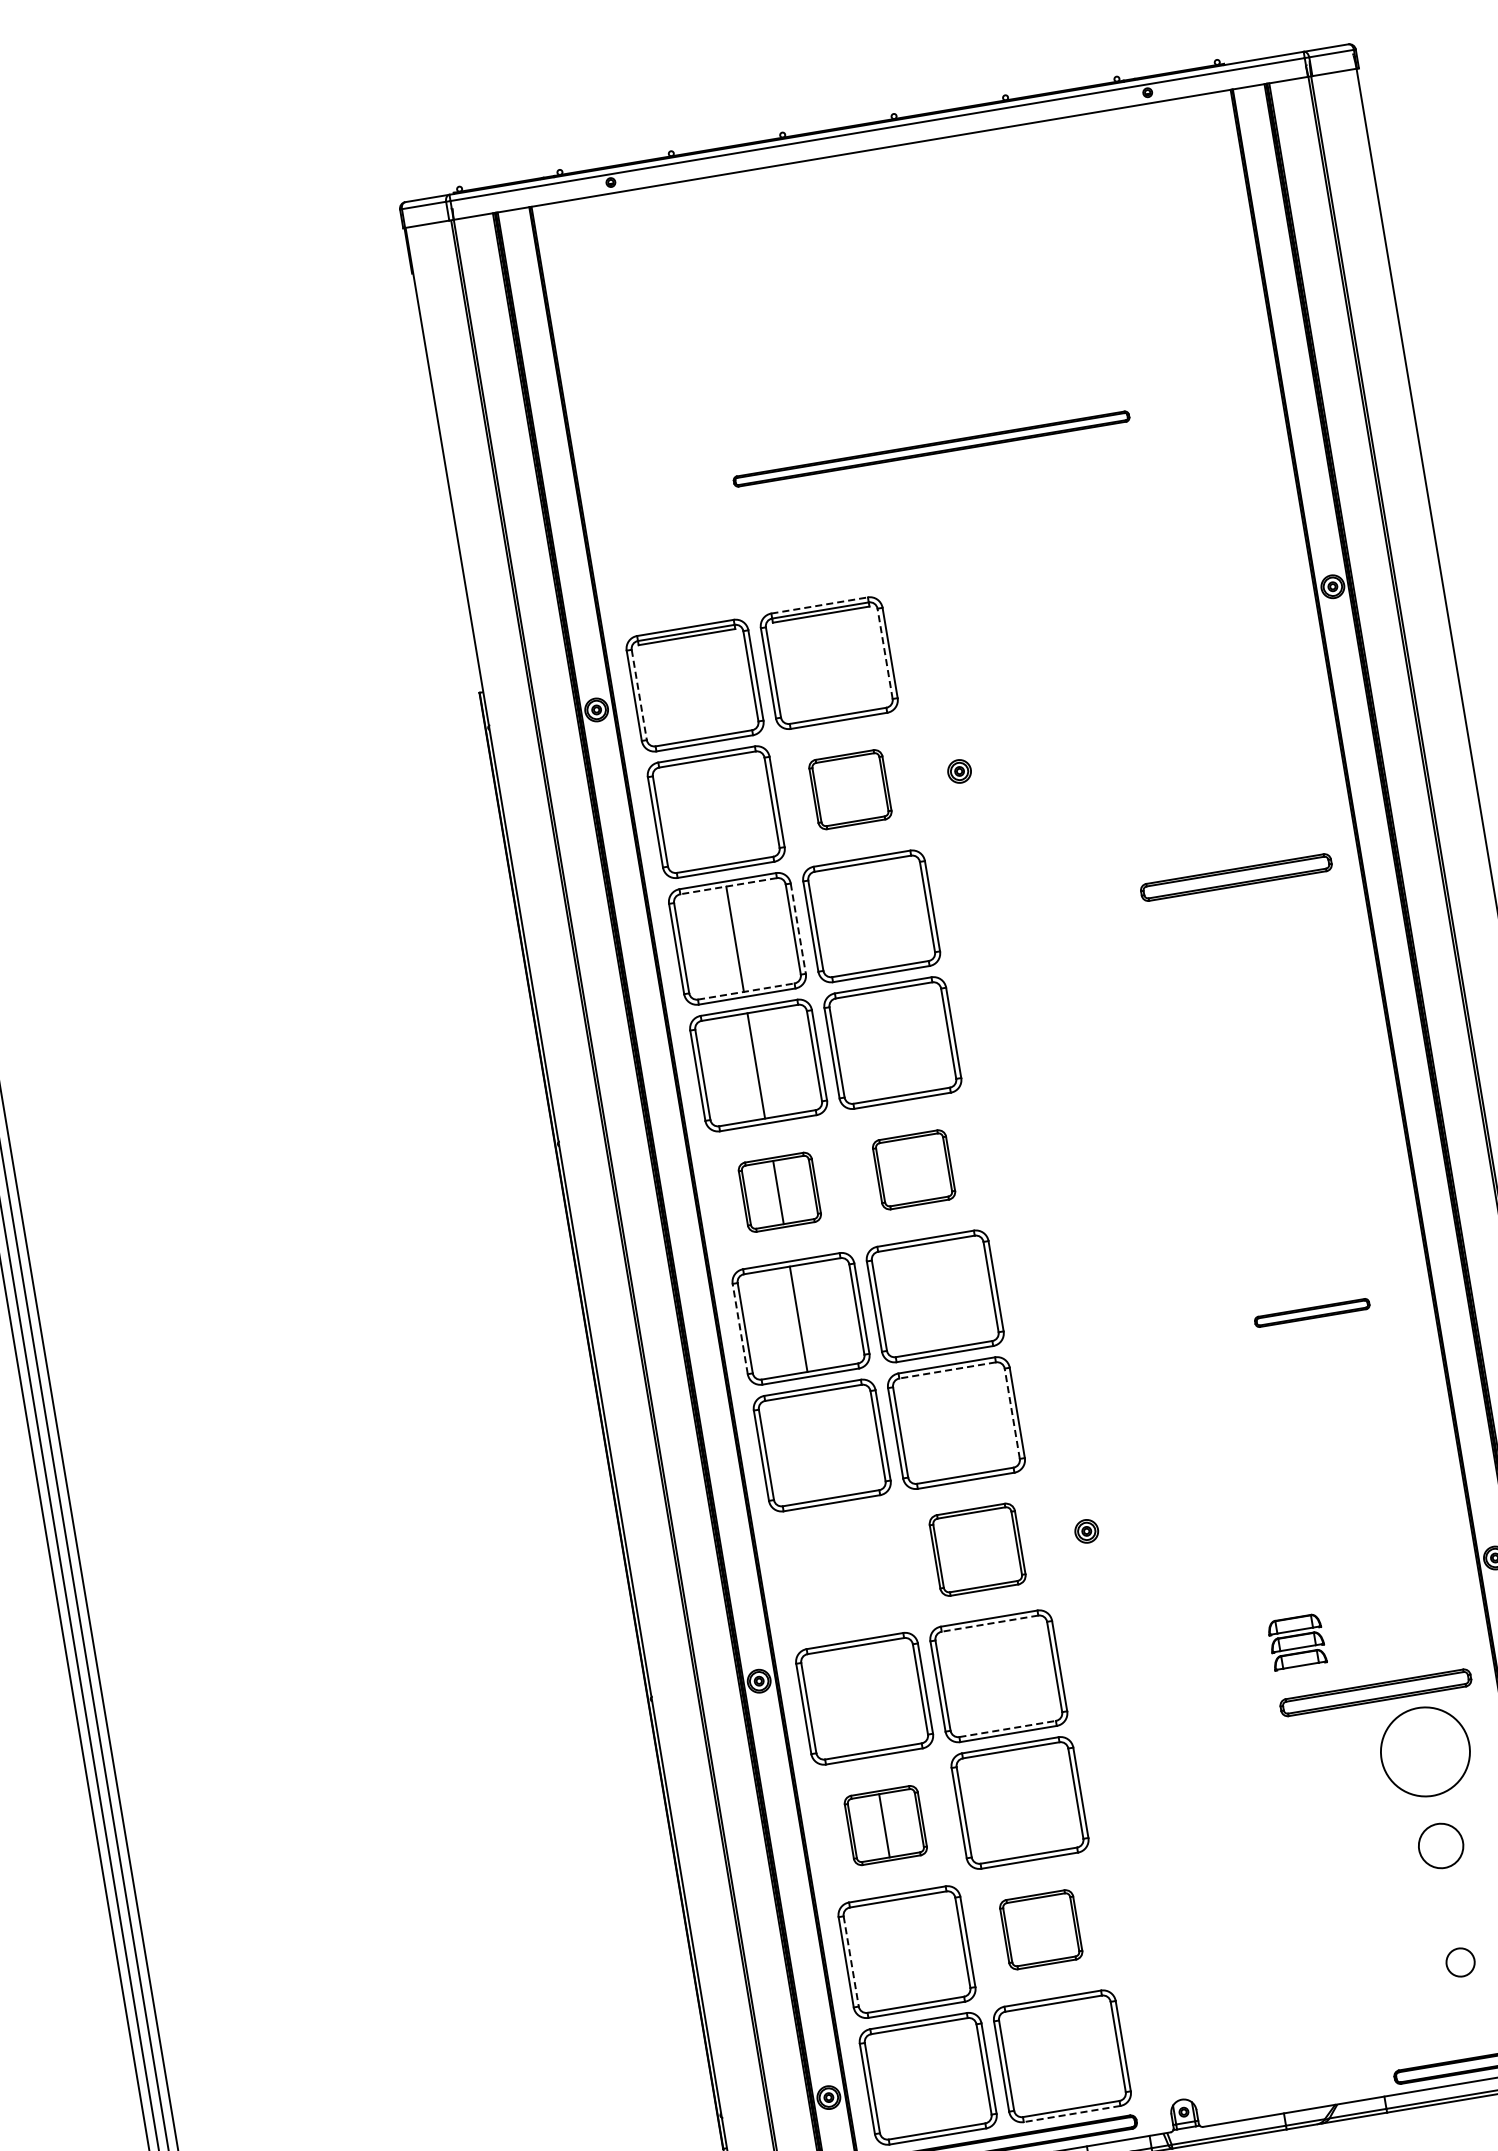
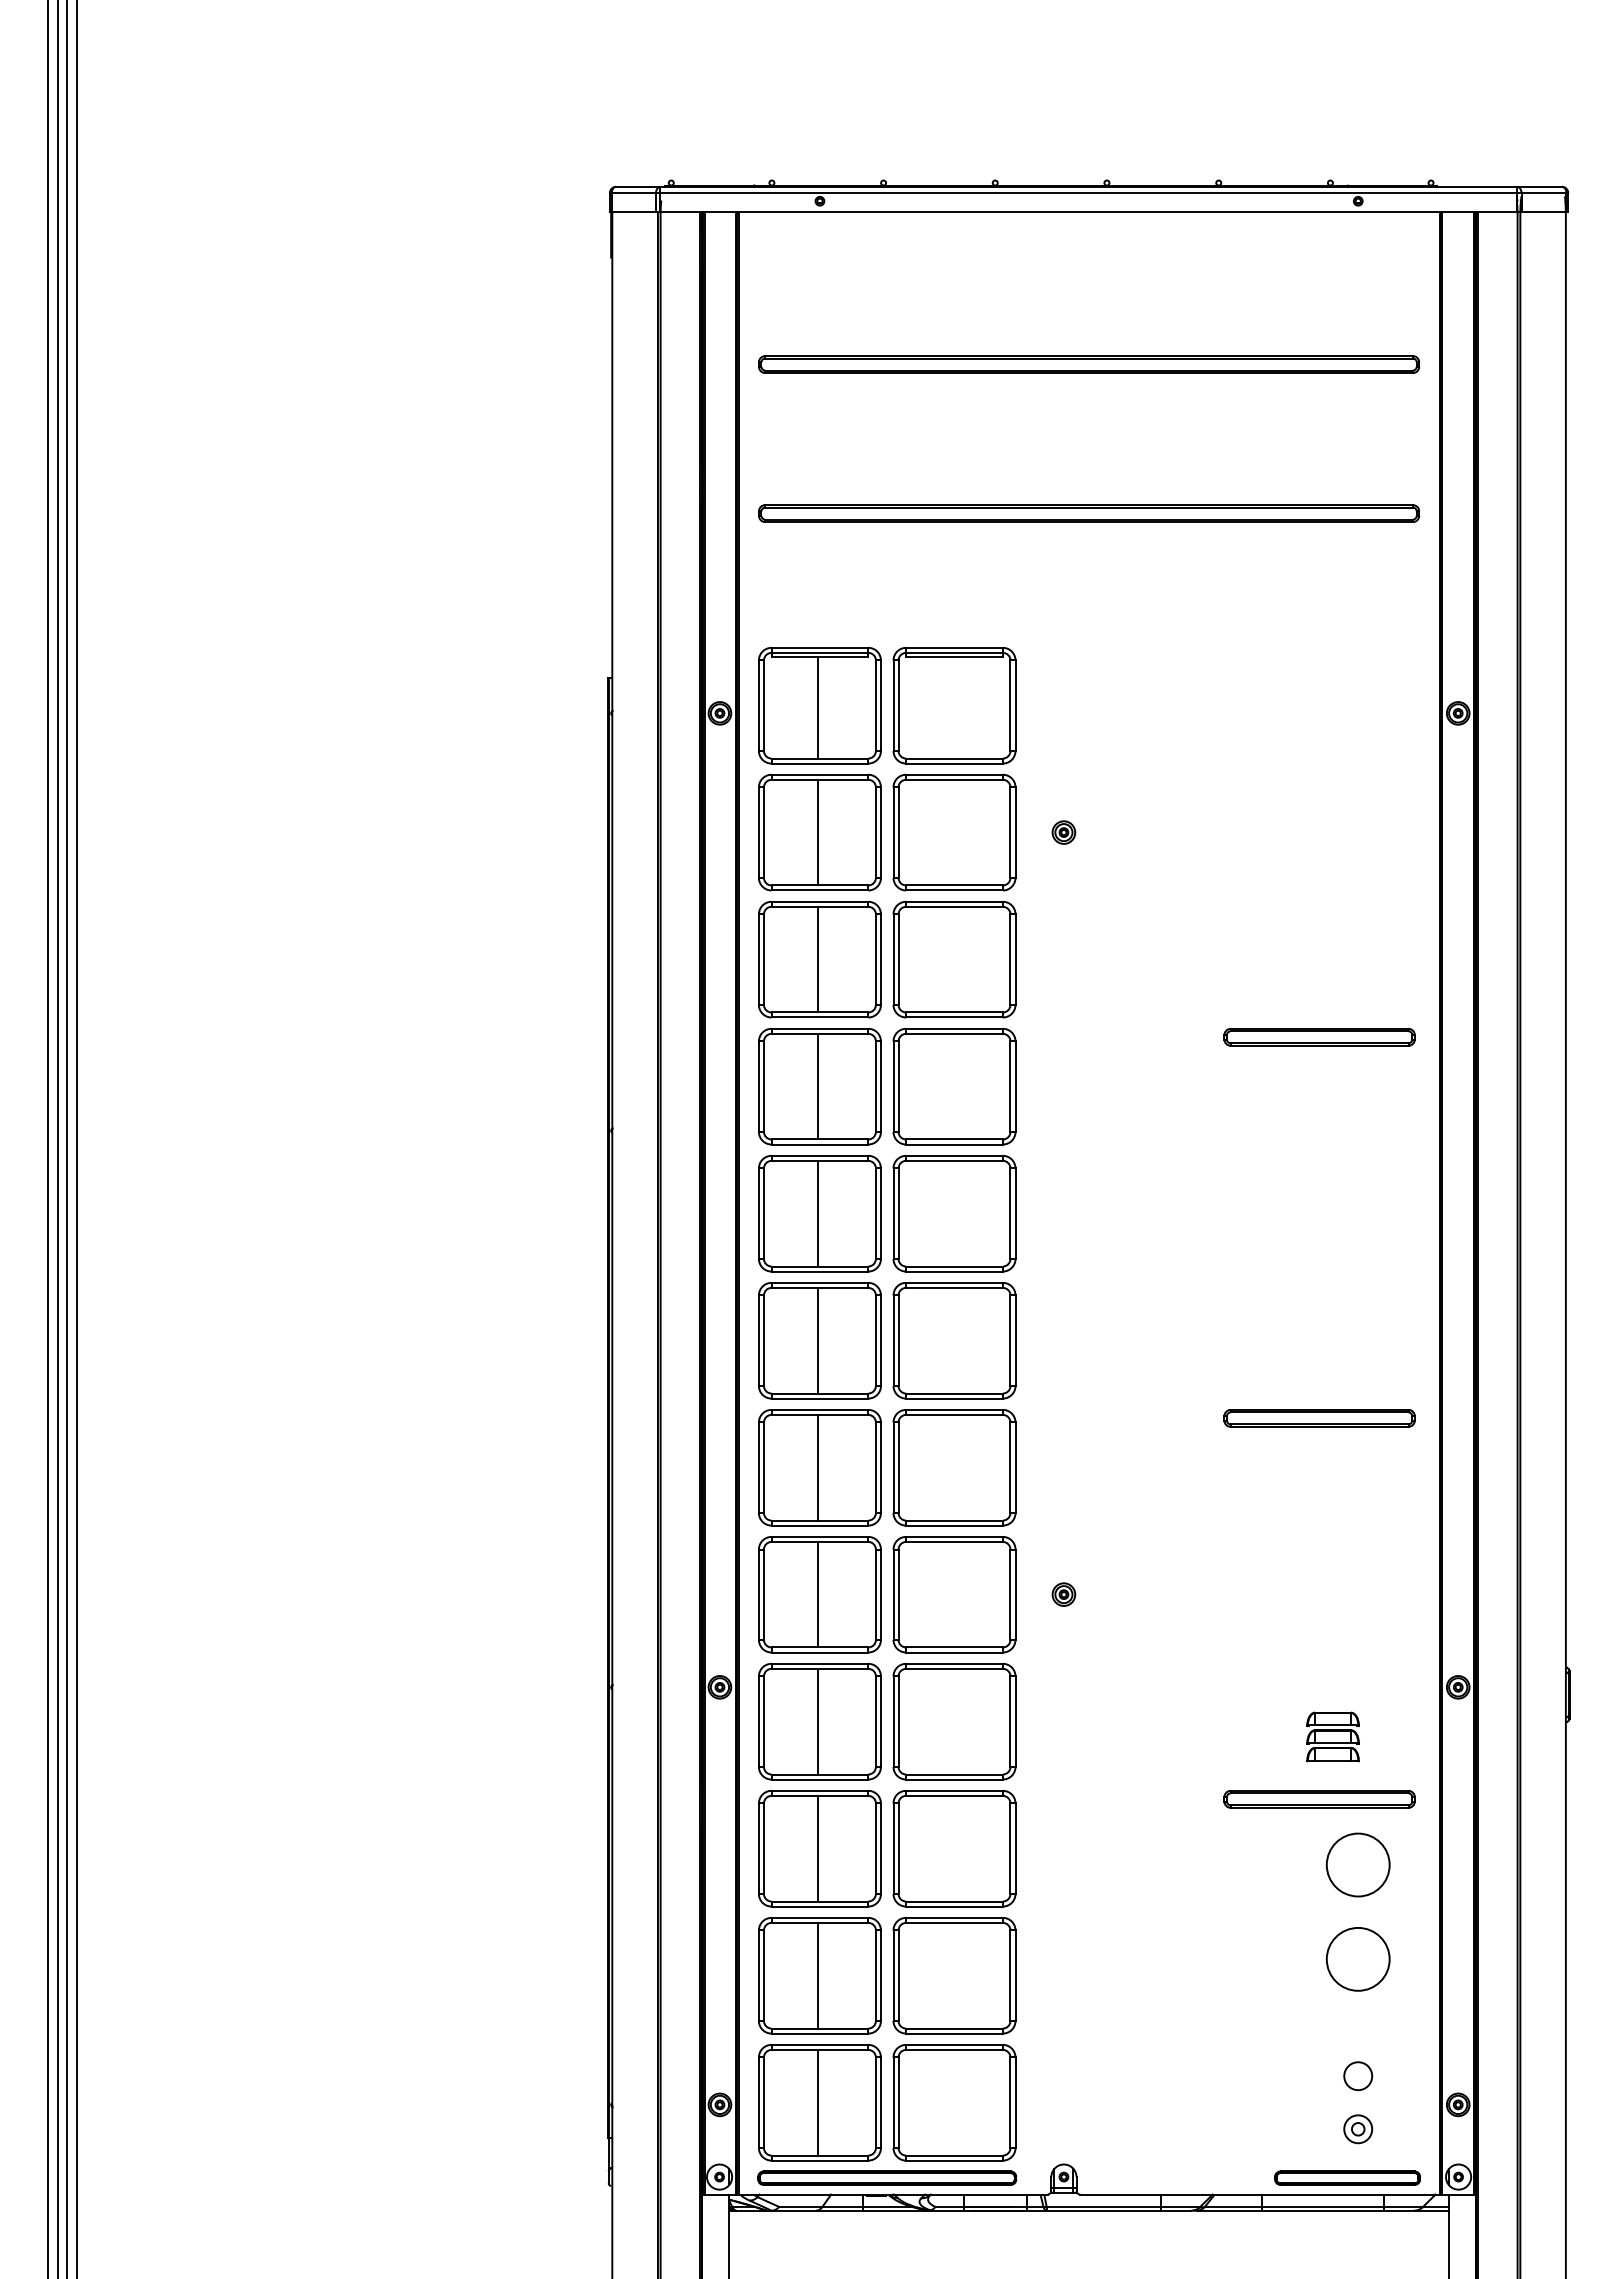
part: (906, 300) -> (1089, 364), added
part: (931, 448) -> (1089, 513), size x1.67
line: (820, 604) -> (955, 647), dashed -> solid
line: (885, 653) -> (1010, 705), dashed -> solid
line: (692, 687) -> (817, 707), added
line: (638, 695) -> (763, 706), dashed -> solid
part: (850, 789) -> (954, 832), size x1.67
line: (713, 812) -> (817, 832), added
part: (1236, 877) -> (1319, 1037), moved
line: (728, 885) -> (819, 906), dashed -> solid
line: (798, 929) -> (880, 960), dashed -> solid
line: (746, 991) -> (820, 1012), dashed -> solid
part: (914, 1169) -> (954, 1213), size x1.67
part: (779, 1192) -> (819, 1213), size x1.67
part: (1312, 1313) -> (1319, 1418), size x1.67
line: (739, 1328) -> (758, 1340), dashed -> solid
line: (947, 1370) -> (954, 1414), dashed -> solid
line: (1012, 1413) -> (1010, 1467), dashed -> solid
line: (819, 1445) -> (817, 1467), added
part: (977, 1549) -> (954, 1594), size x1.43
part: (842, 1572) -> (819, 1594), added
line: (989, 1623) -> (954, 1668), dashed -> solid
part: (1296, 1641) -> (1332, 1736), moved
line: (862, 1699) -> (817, 1721), added
line: (1008, 1728) -> (955, 1774), dashed -> solid
circle: (1424, 1751) -> (1357, 1864), size x0.71
part: (885, 1825) -> (819, 1848), size x1.67
circle: (1440, 1845) -> (1357, 1958), size x1.43
part: (1041, 1929) -> (954, 1975), size x1.67
line: (904, 1952) -> (817, 1975), added
line: (850, 1962) -> (763, 1976), dashed -> solid
part: (1469, 2015) -> (1358, 2129), added
line: (925, 2078) -> (817, 2102), added
line: (1072, 2113) -> (954, 2160), dashed -> solid

